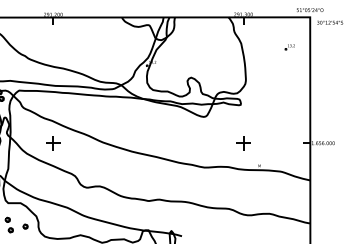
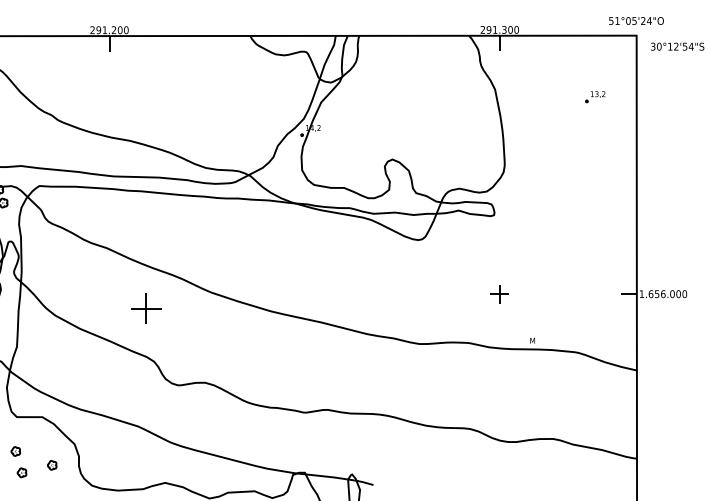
part: (53, 143) -> (146, 309), moved
part: (243, 143) -> (499, 294), size x0.6

